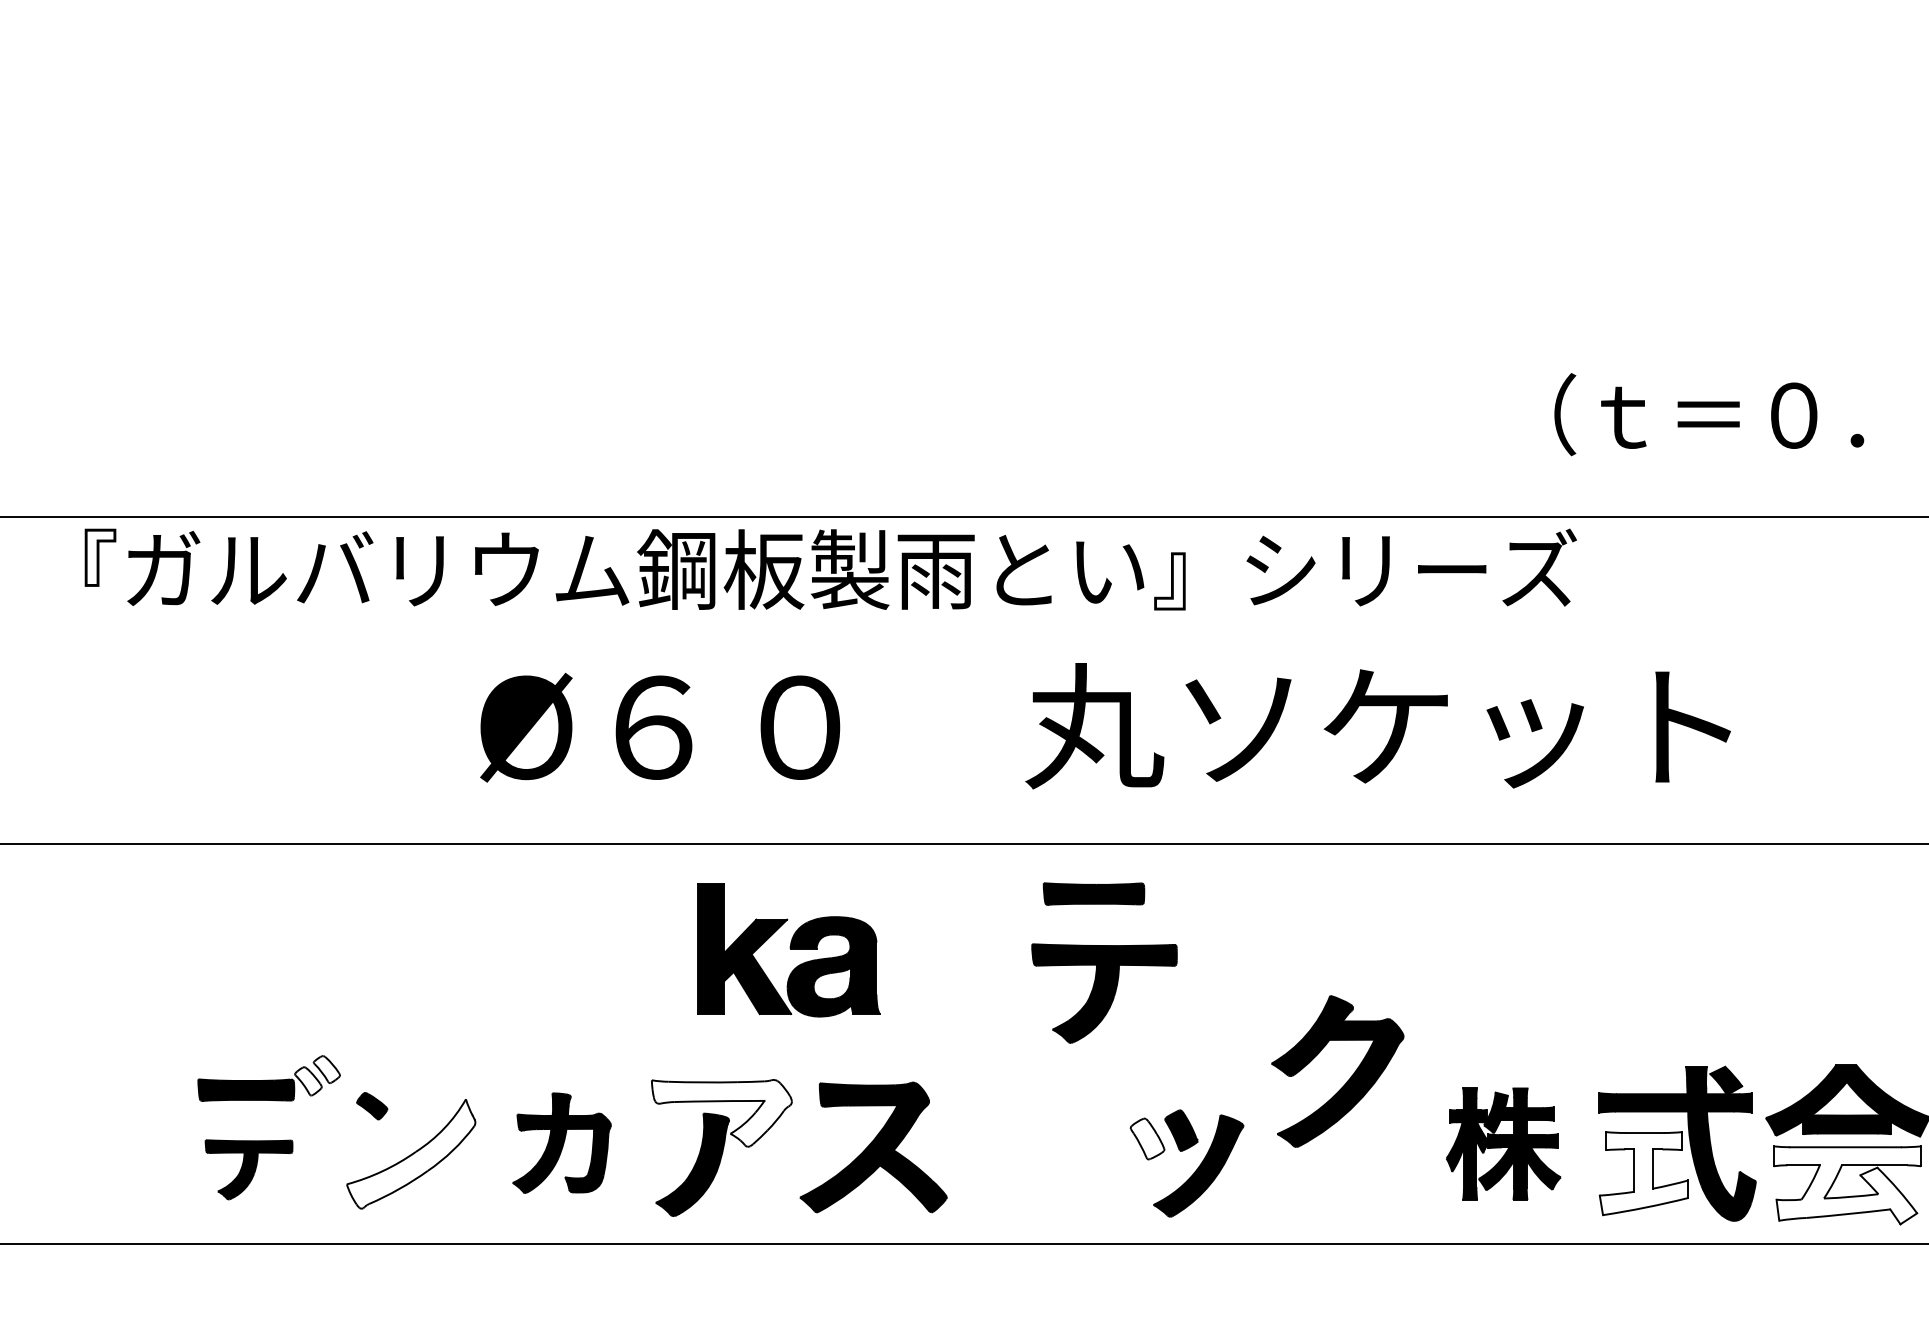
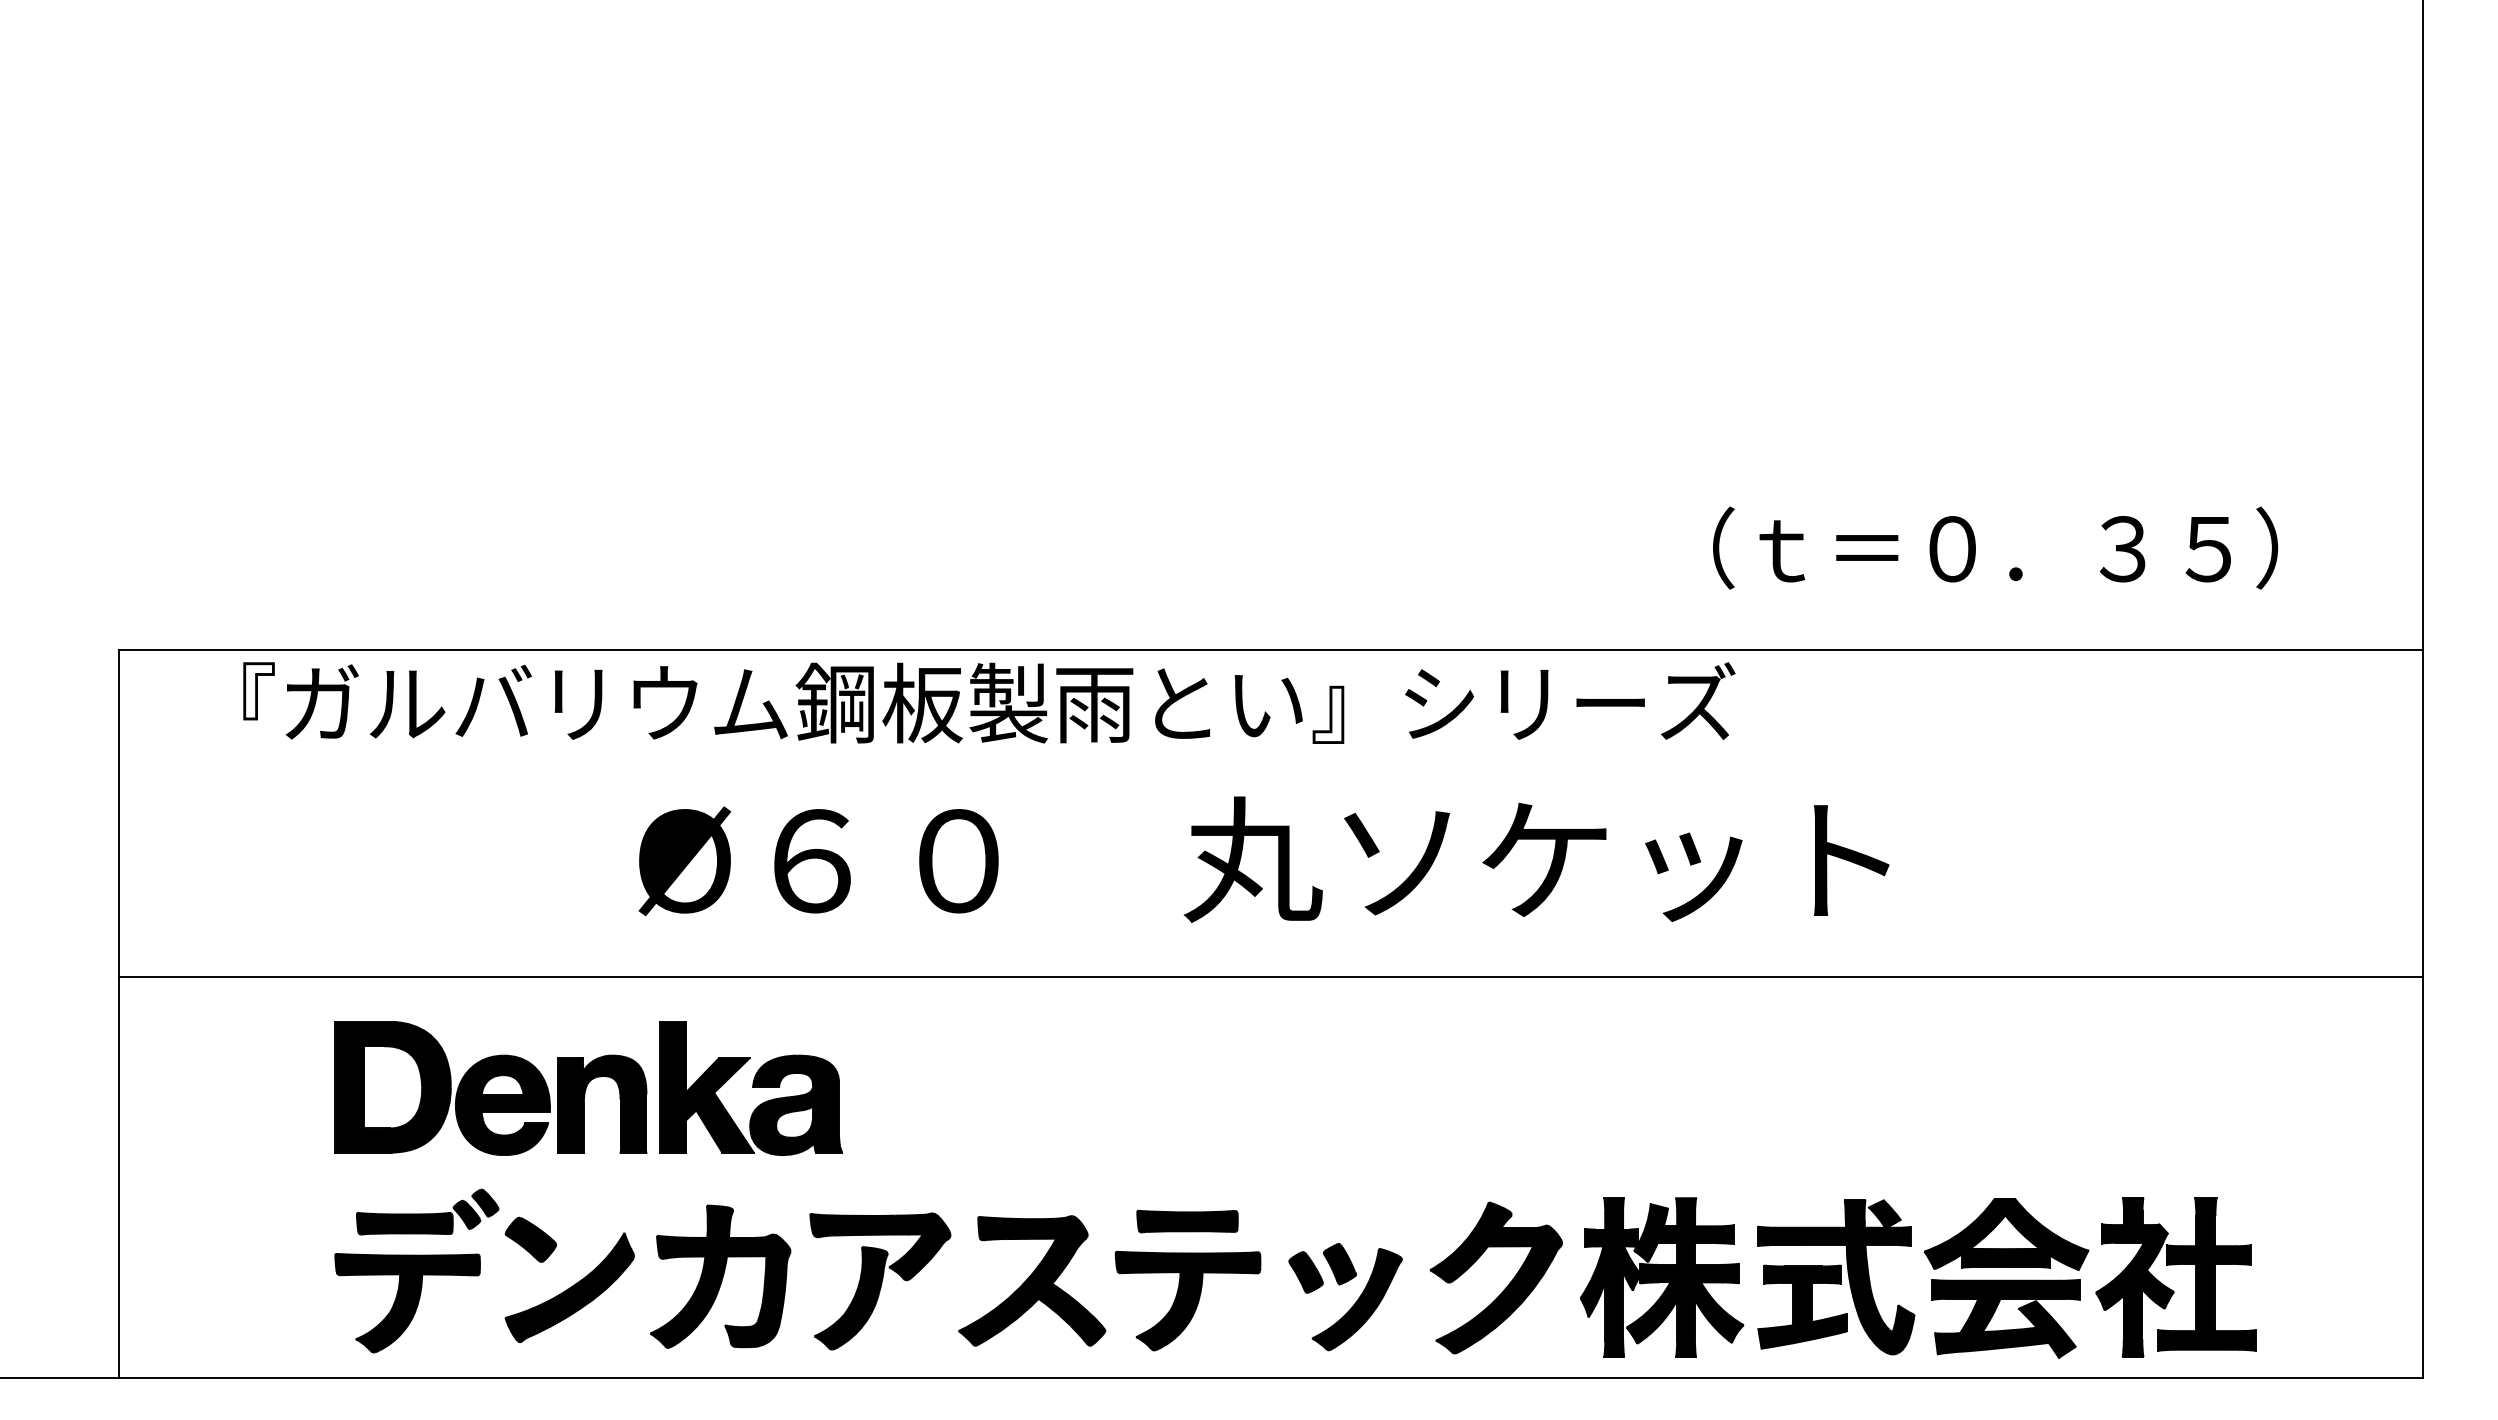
part: (1093, 893) -> (1187, 1221), moved
part: (787, 949) -> (750, 1088), moved
part: (331, 954) -> (490, 1088), added
part: (1103, 992) -> (1187, 1300), moved
fill: (326, 1068) -> (485, 1202), added
fill: (307, 1080) -> (466, 1214), added
part: (1346, 1080) -> (1505, 1287), moved
part: (371, 1105) -> (530, 1239), size x1.67
fill: (721, 1112) -> (880, 1246), added
fill: (1146, 1138) -> (1305, 1272), added
part: (561, 1142) -> (720, 1276), size x1.43
part: (1503, 1143) -> (1662, 1277), size x1.43
fill: (410, 1153) -> (569, 1287), added
part: (248, 1169) -> (407, 1303), size x1.67
fill: (1643, 1172) -> (1802, 1306), added
fill: (1846, 1184) -> (2005, 1318), added

